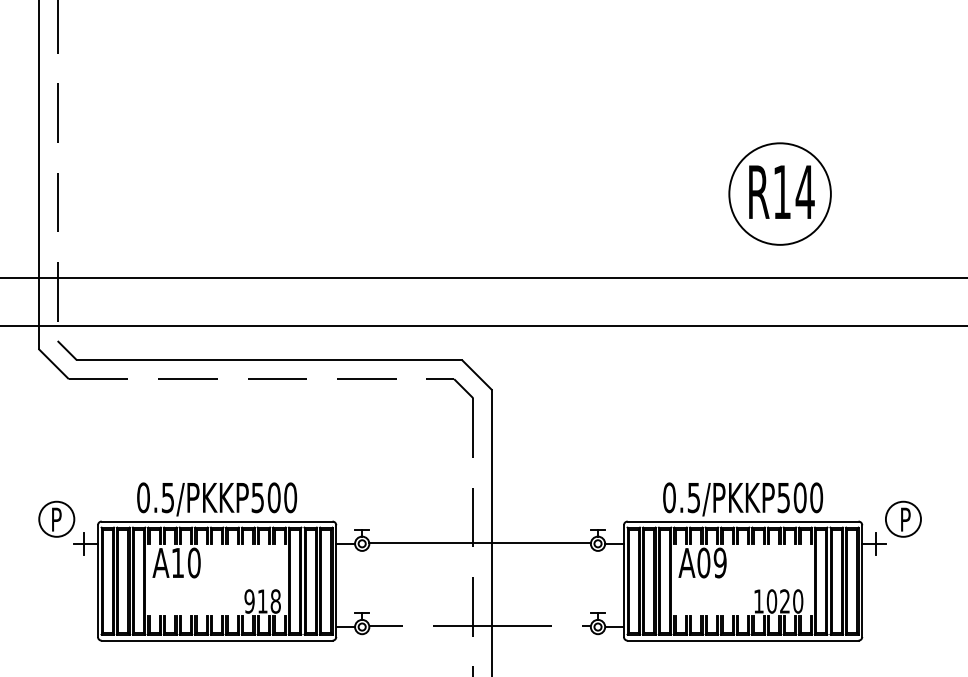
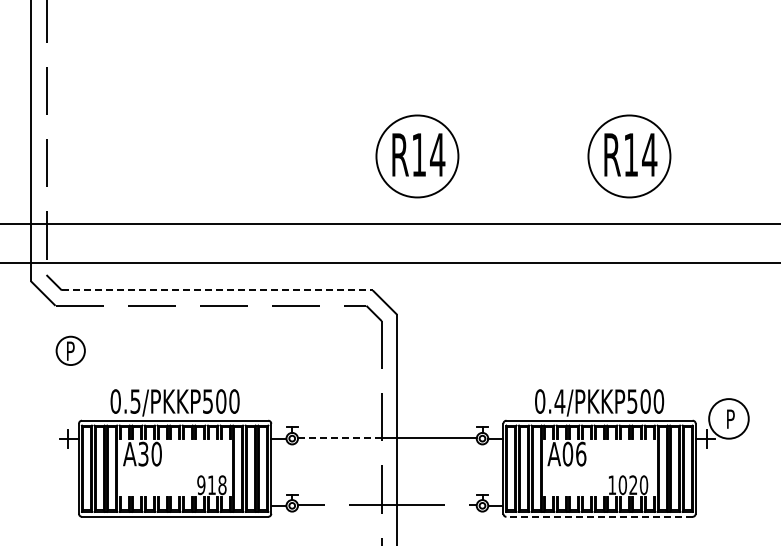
part: (517, 194) -> (417, 156), added
line: (269, 360) -> (217, 290), solid -> dashed
text: (693, 497) -> (559, 401), 0.5/PKKP500 -> 0.4/PKKP500
part: (56, 518) -> (70, 350), moved
circle: (902, 518) -> (728, 418), size x1.4
line: (420, 543) -> (339, 438), solid -> dashed
text: (177, 562) -> (143, 453), A10 -> A30
text: (720, 562) -> (581, 453), A09 -> A06
line: (743, 640) -> (599, 516), solid -> dashed

